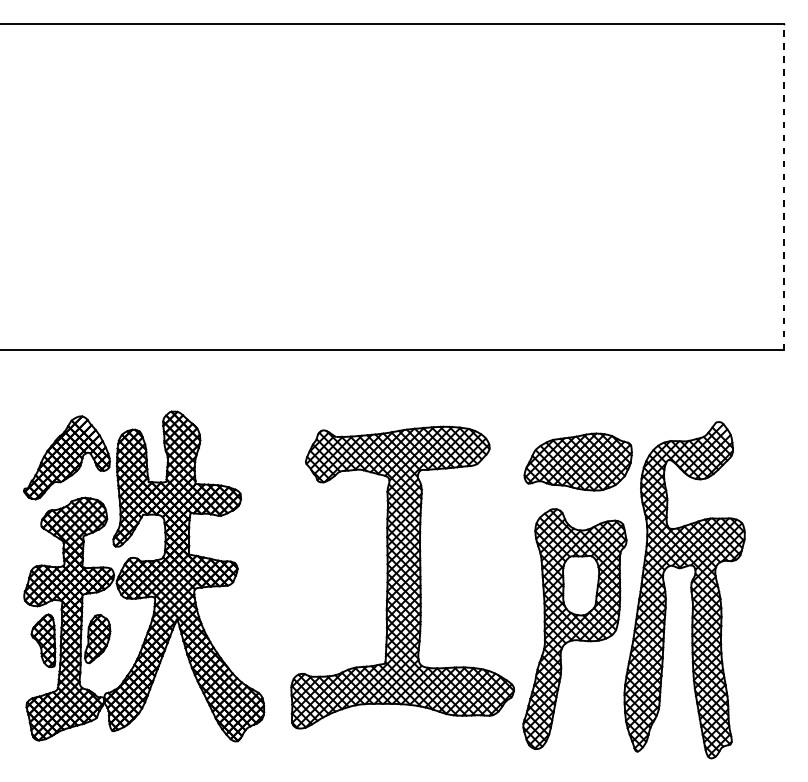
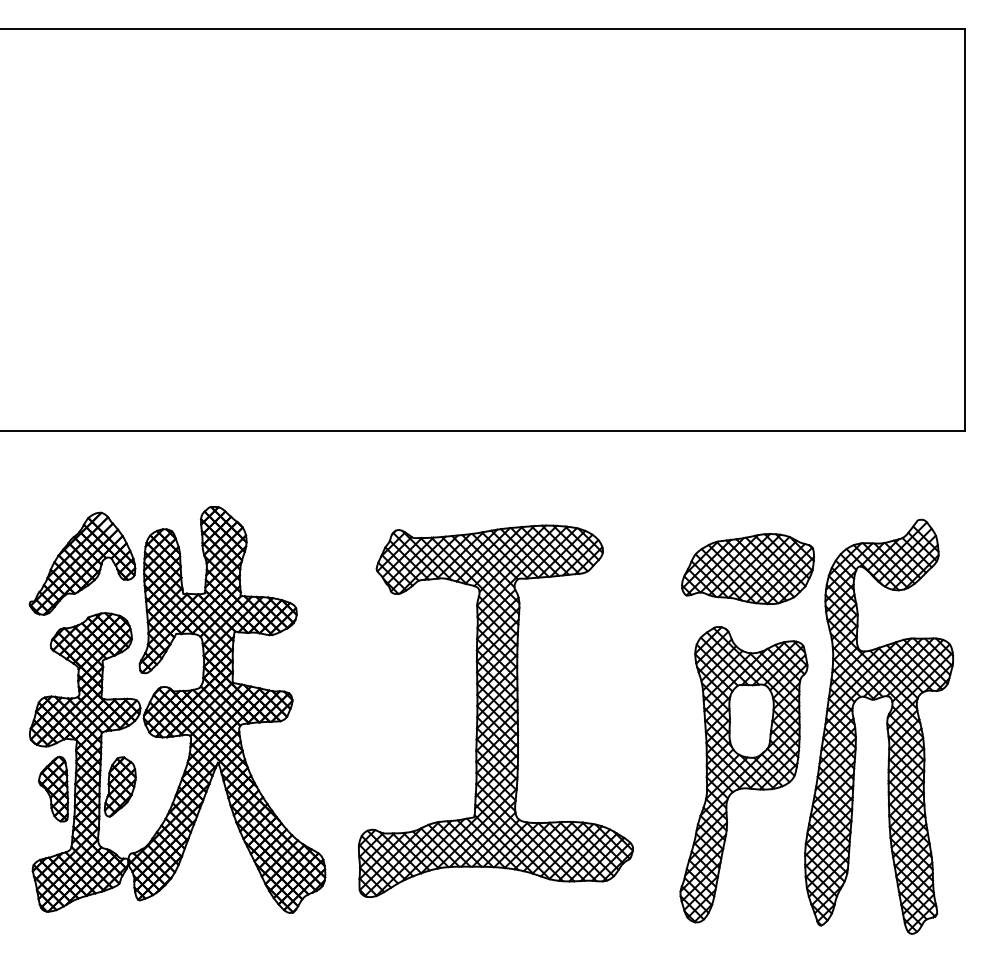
line: (784, 186) -> (965, 229), dashed -> solid
part: (639, 591) -> (823, 728), moved

